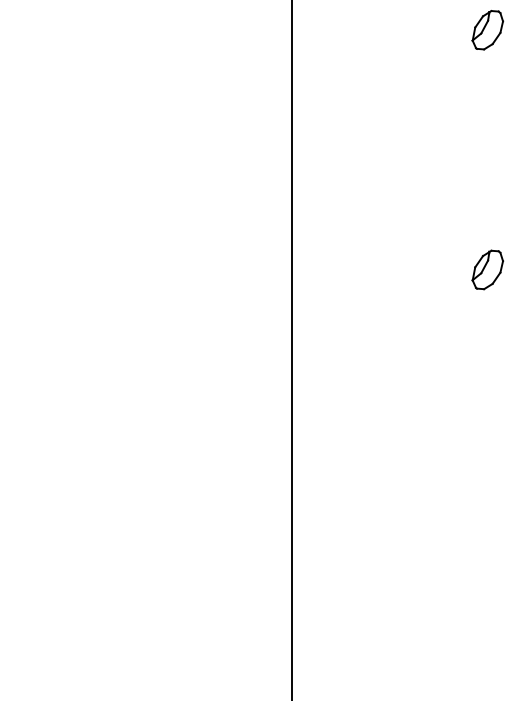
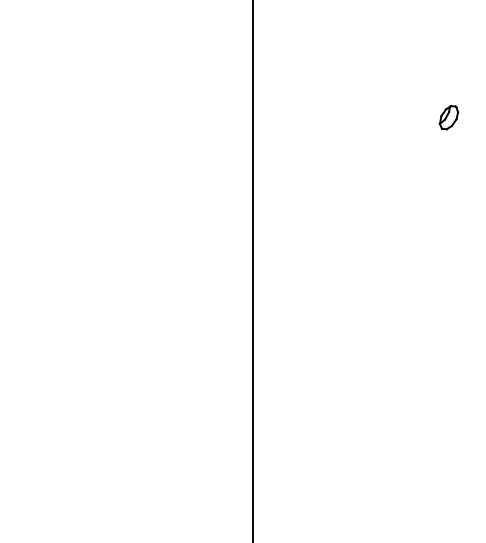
part: (487, 269) -> (448, 117), size x0.6

